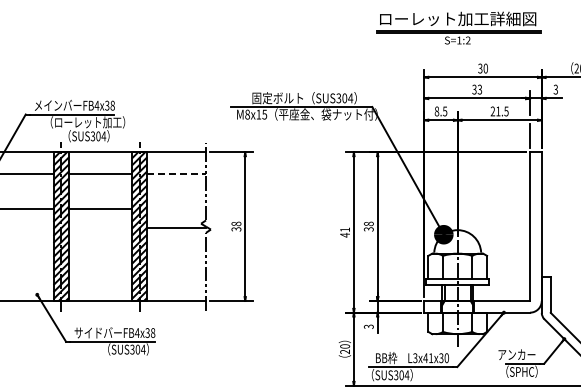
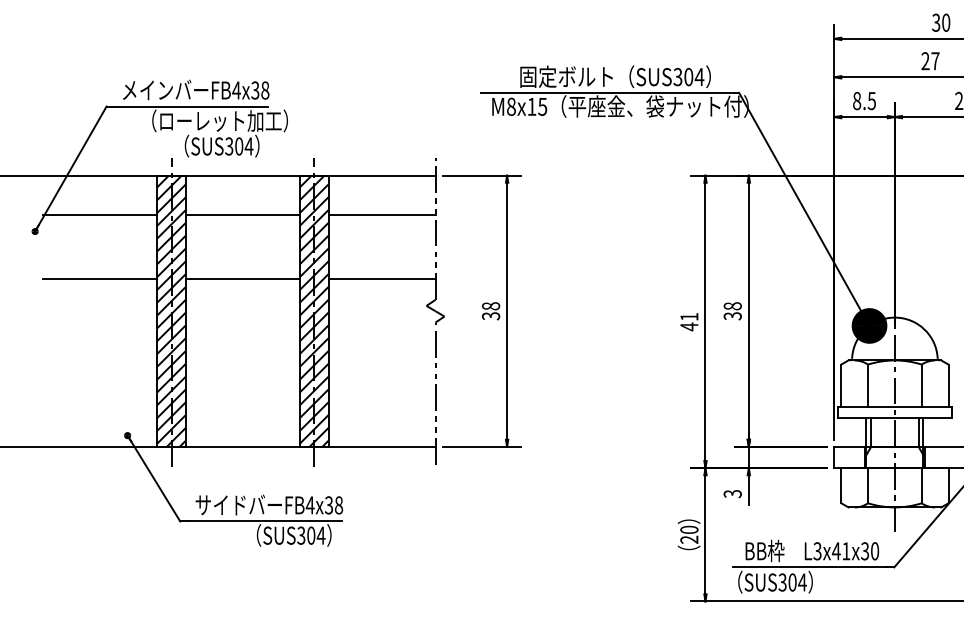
text: (477, 89) -> (931, 60), 33 -> 27
line: (177, 173) -> (383, 214), dashed -> solid
line: (176, 228) -> (381, 279), moved

